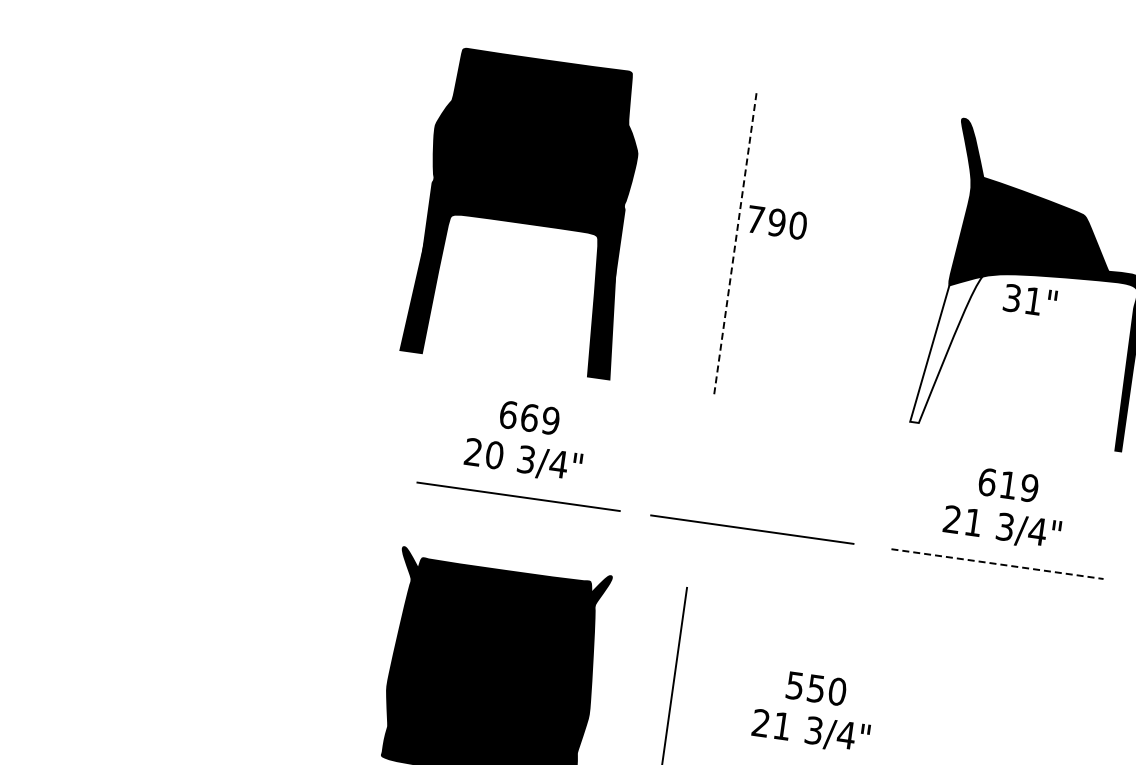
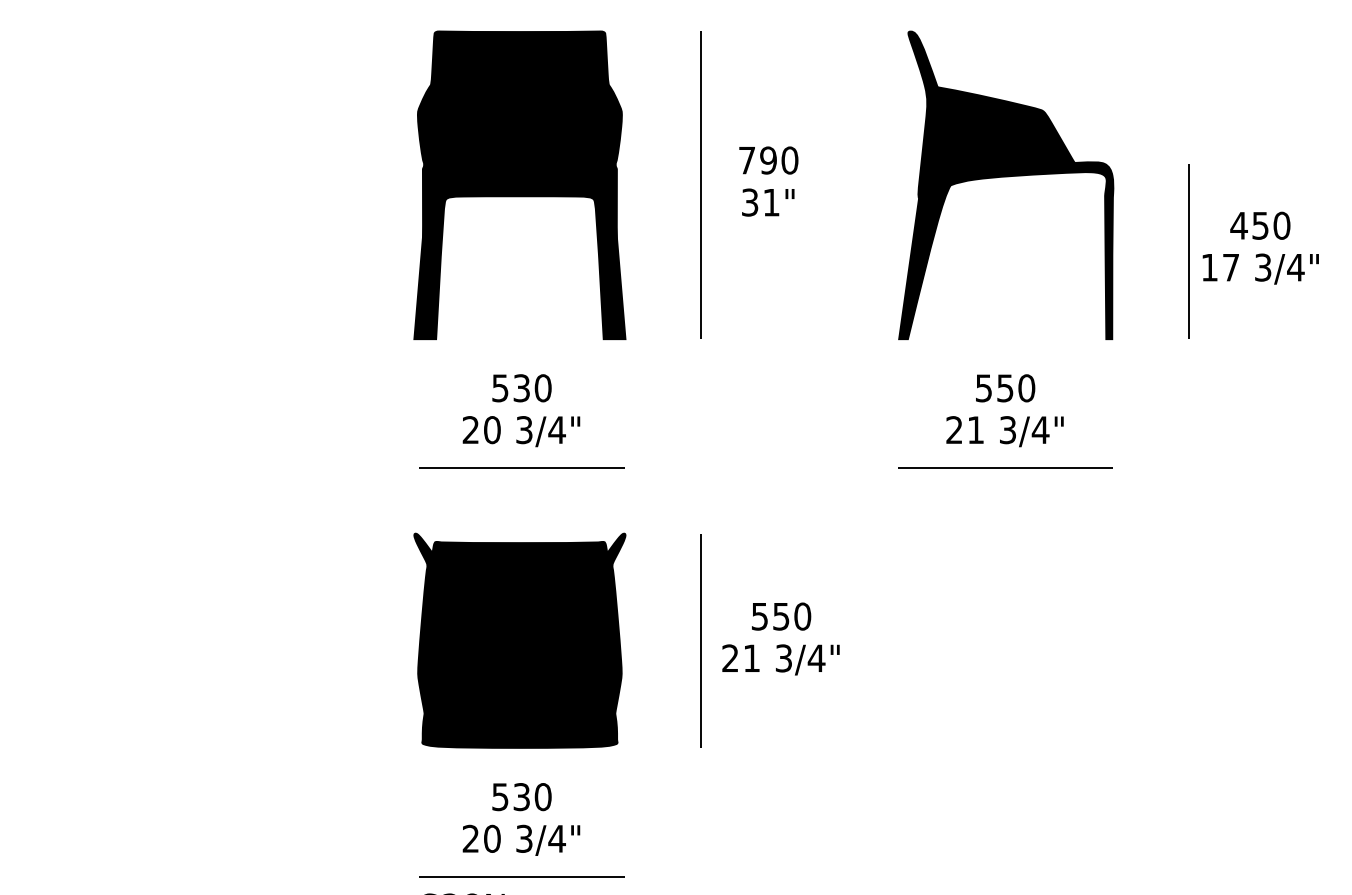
part: (526, 211) -> (519, 184), moved
text: (776, 222) -> (768, 160), moved
line: (735, 242) -> (701, 185), dashed -> solid
text: (1030, 300) -> (768, 202), moved
fill: (945, 349) -> (924, 262), added
text: (529, 418) -> (521, 388), 669 -> 530
text: (1008, 485) -> (1005, 388), 619 -> 550
line: (752, 529) -> (757, 467), removed
line: (997, 563) -> (1005, 467), dashed -> solid
text: (816, 688) -> (781, 616), moved
text: (810, 731) -> (780, 659), moved

